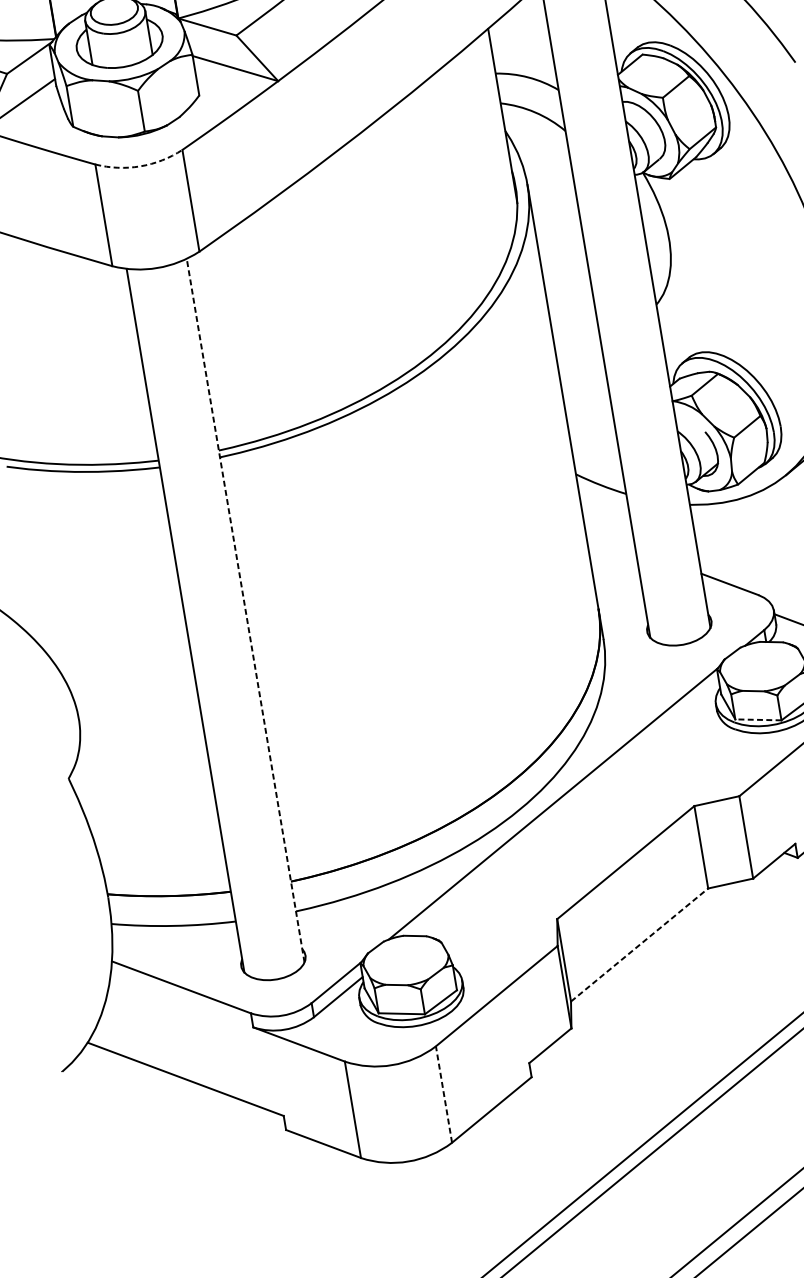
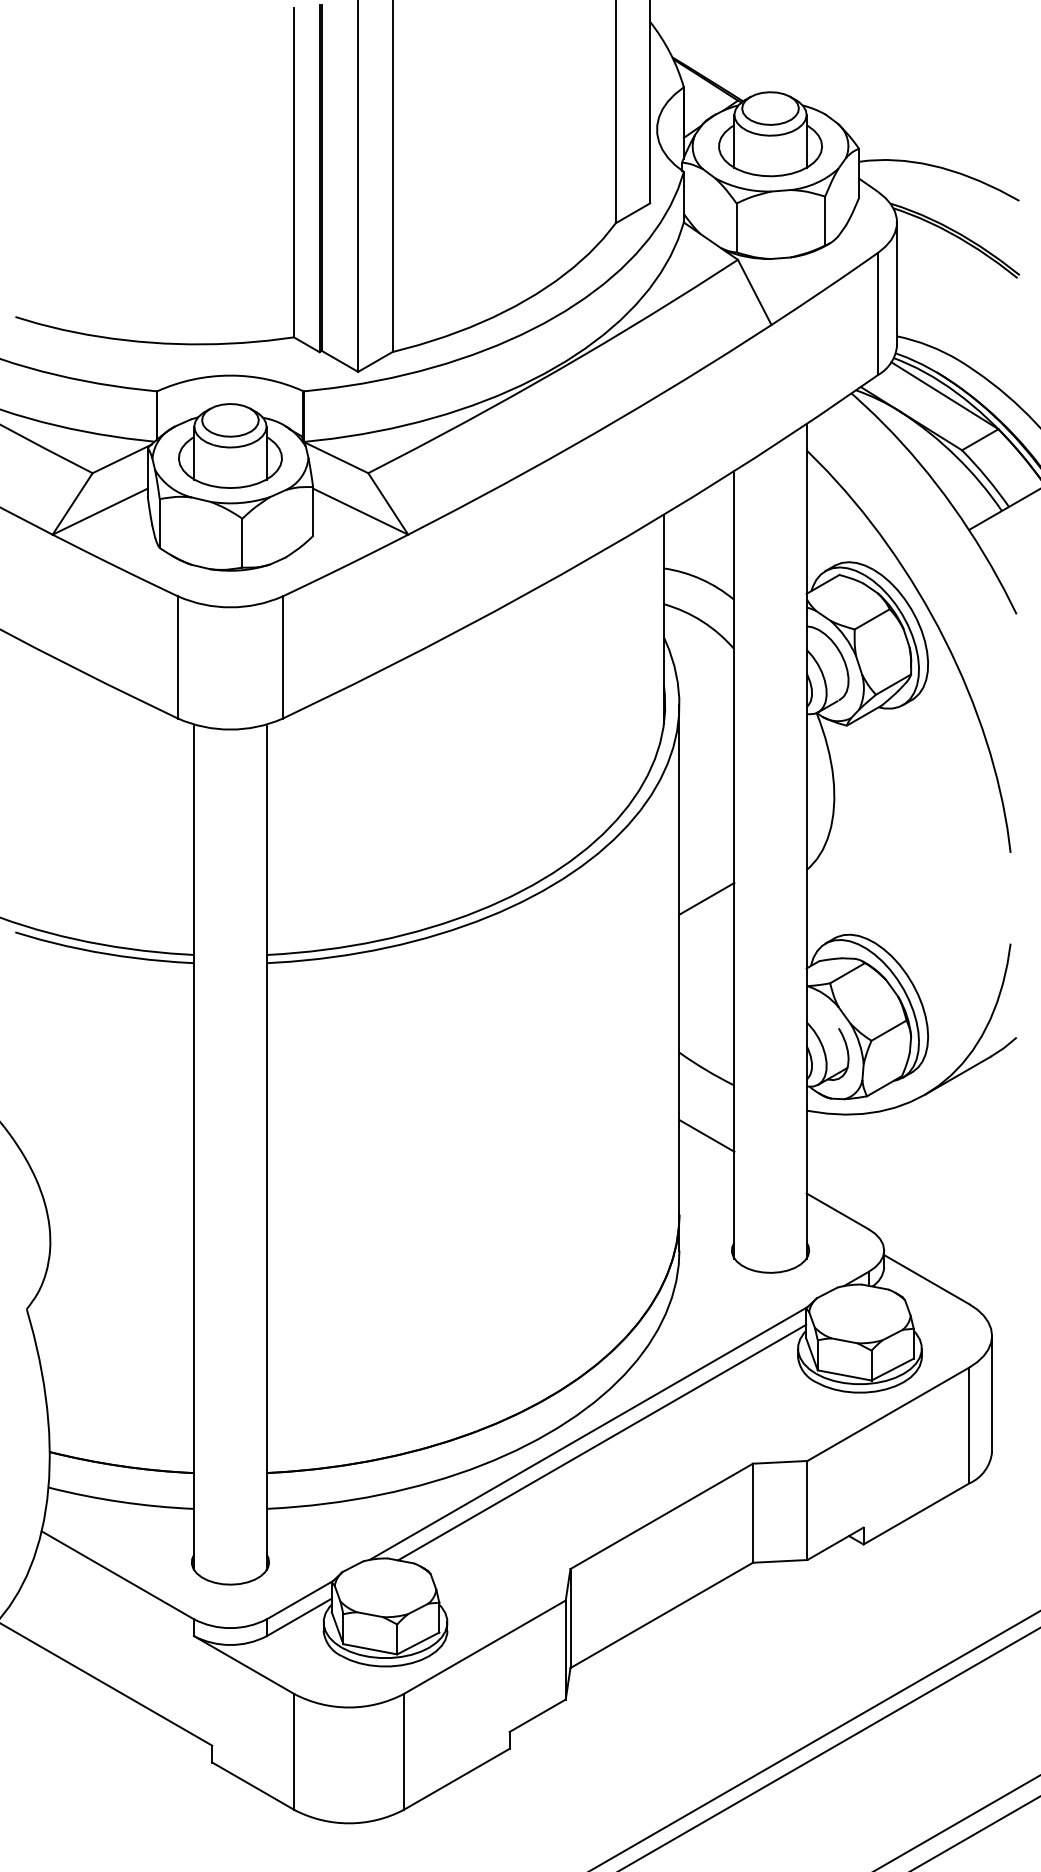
arc: (140, 166) -> (230, 607), dashed -> solid
line: (577, 342) -> (706, 898), added
line: (610, 539) -> (706, 1135), added
line: (245, 610) -> (266, 1147), dashed -> solid
line: (758, 719) -> (844, 1375), dashed -> solid
line: (566, 809) -> (602, 1442), added
line: (640, 944) -> (662, 1615), dashed -> solid
line: (443, 1094) -> (403, 1751), dashed -> solid

